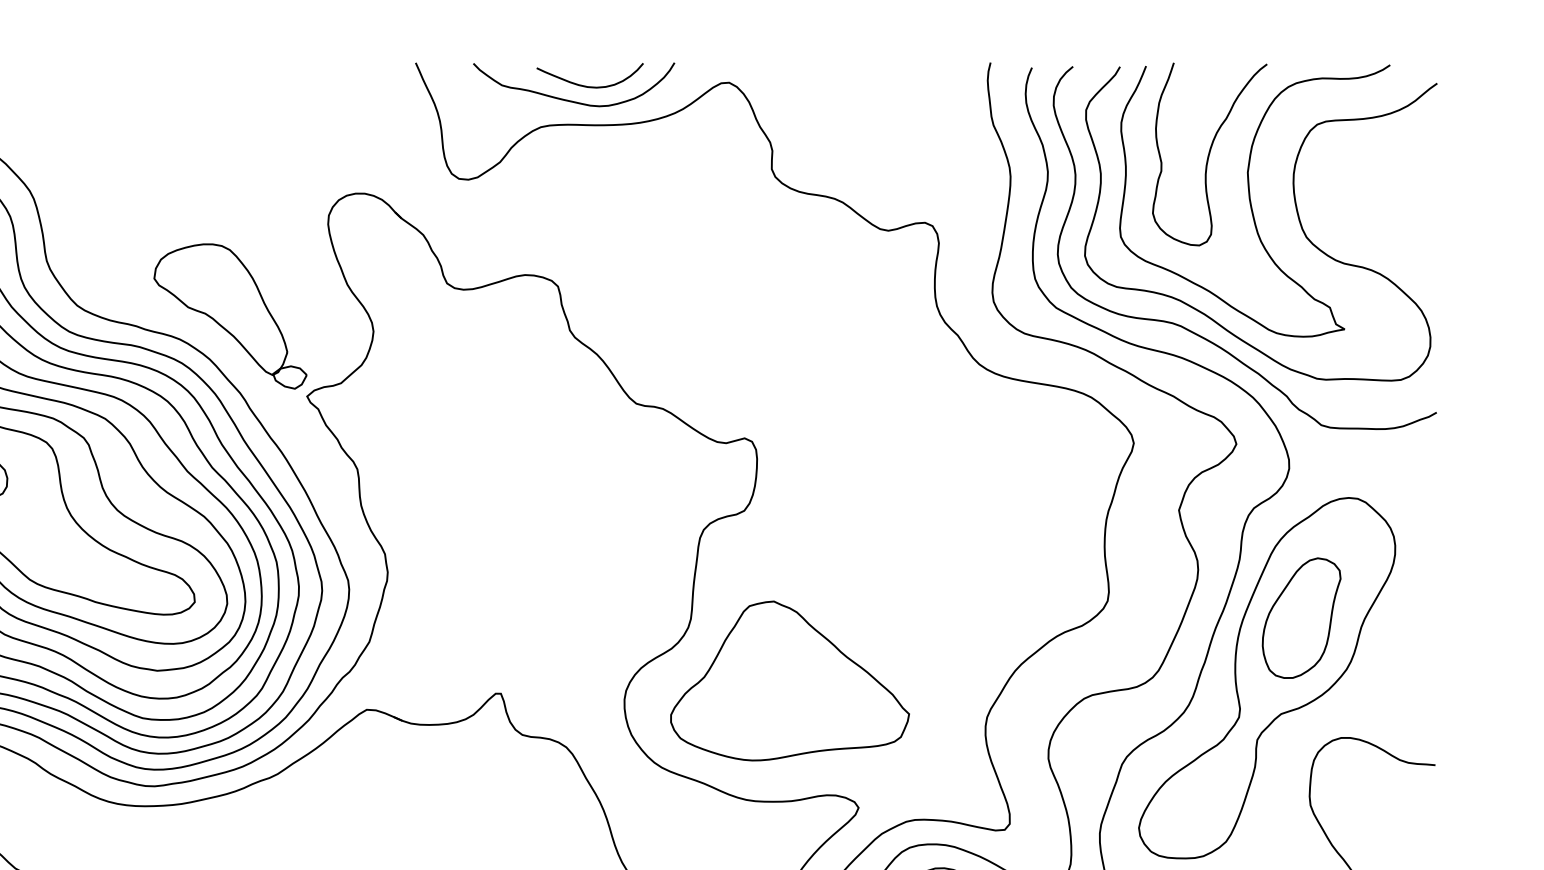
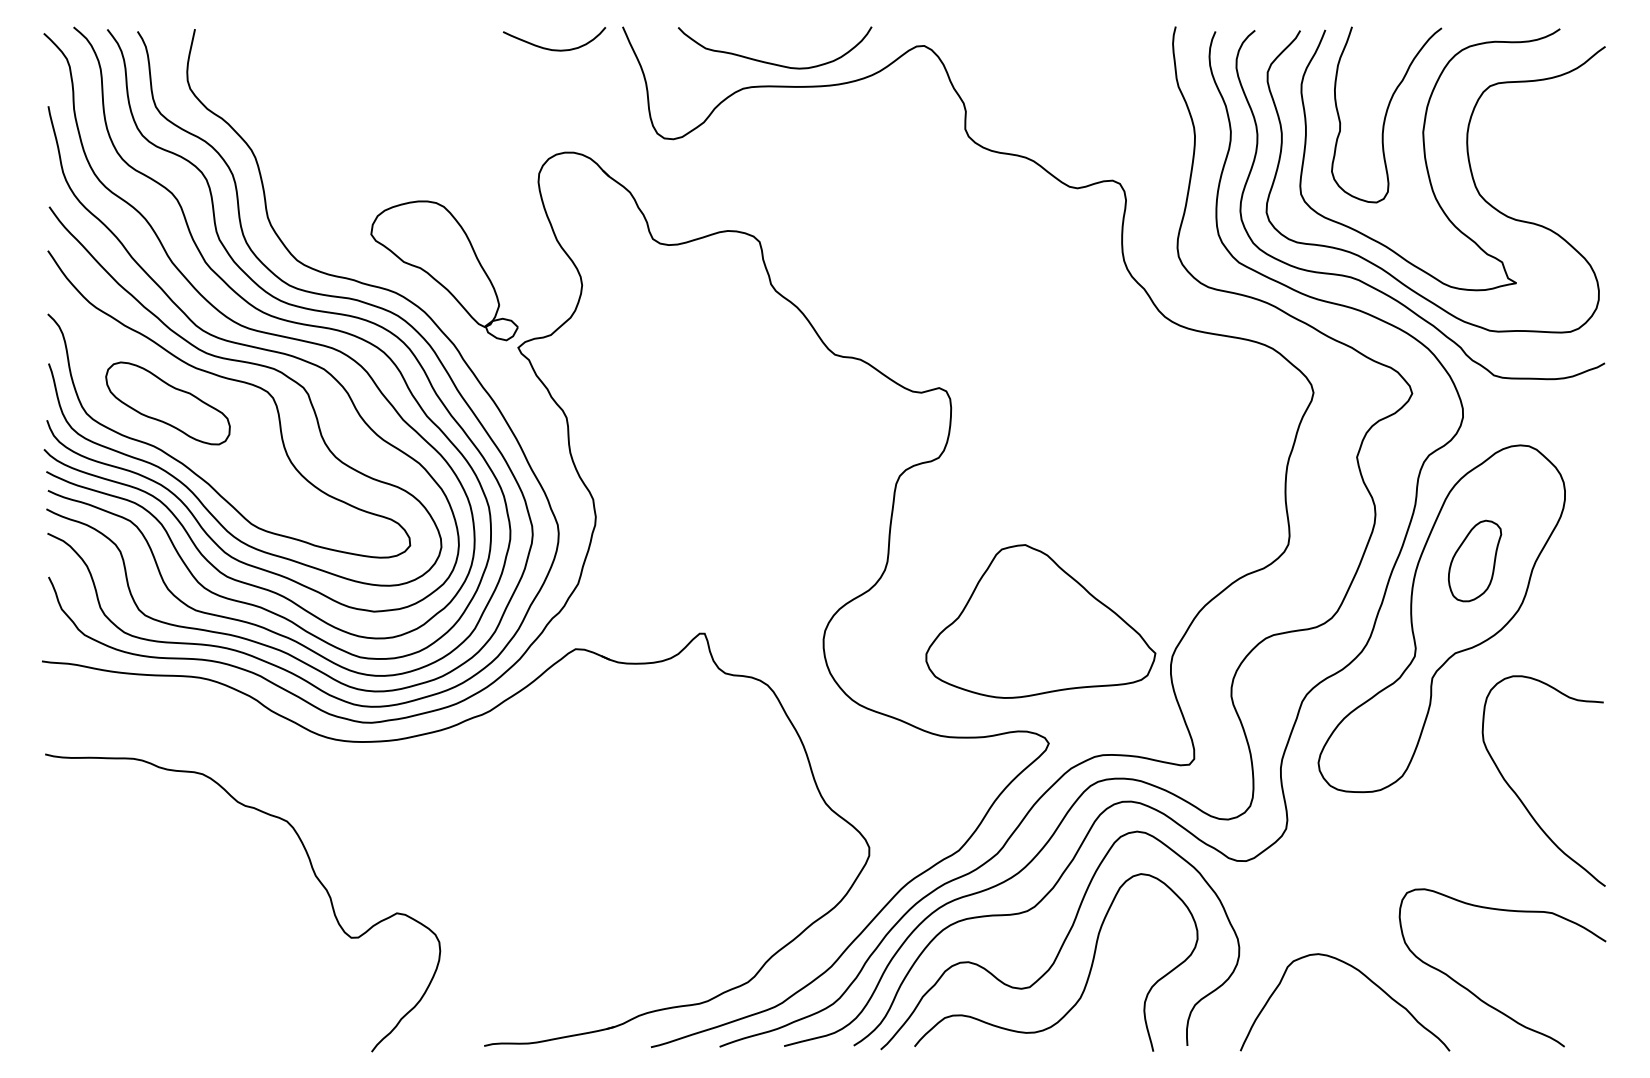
curve: (585, 85) -> (550, 48), moved
part: (1301, 617) -> (1474, 560), size x0.7
part: (789, 681) -> (1040, 621), moved

